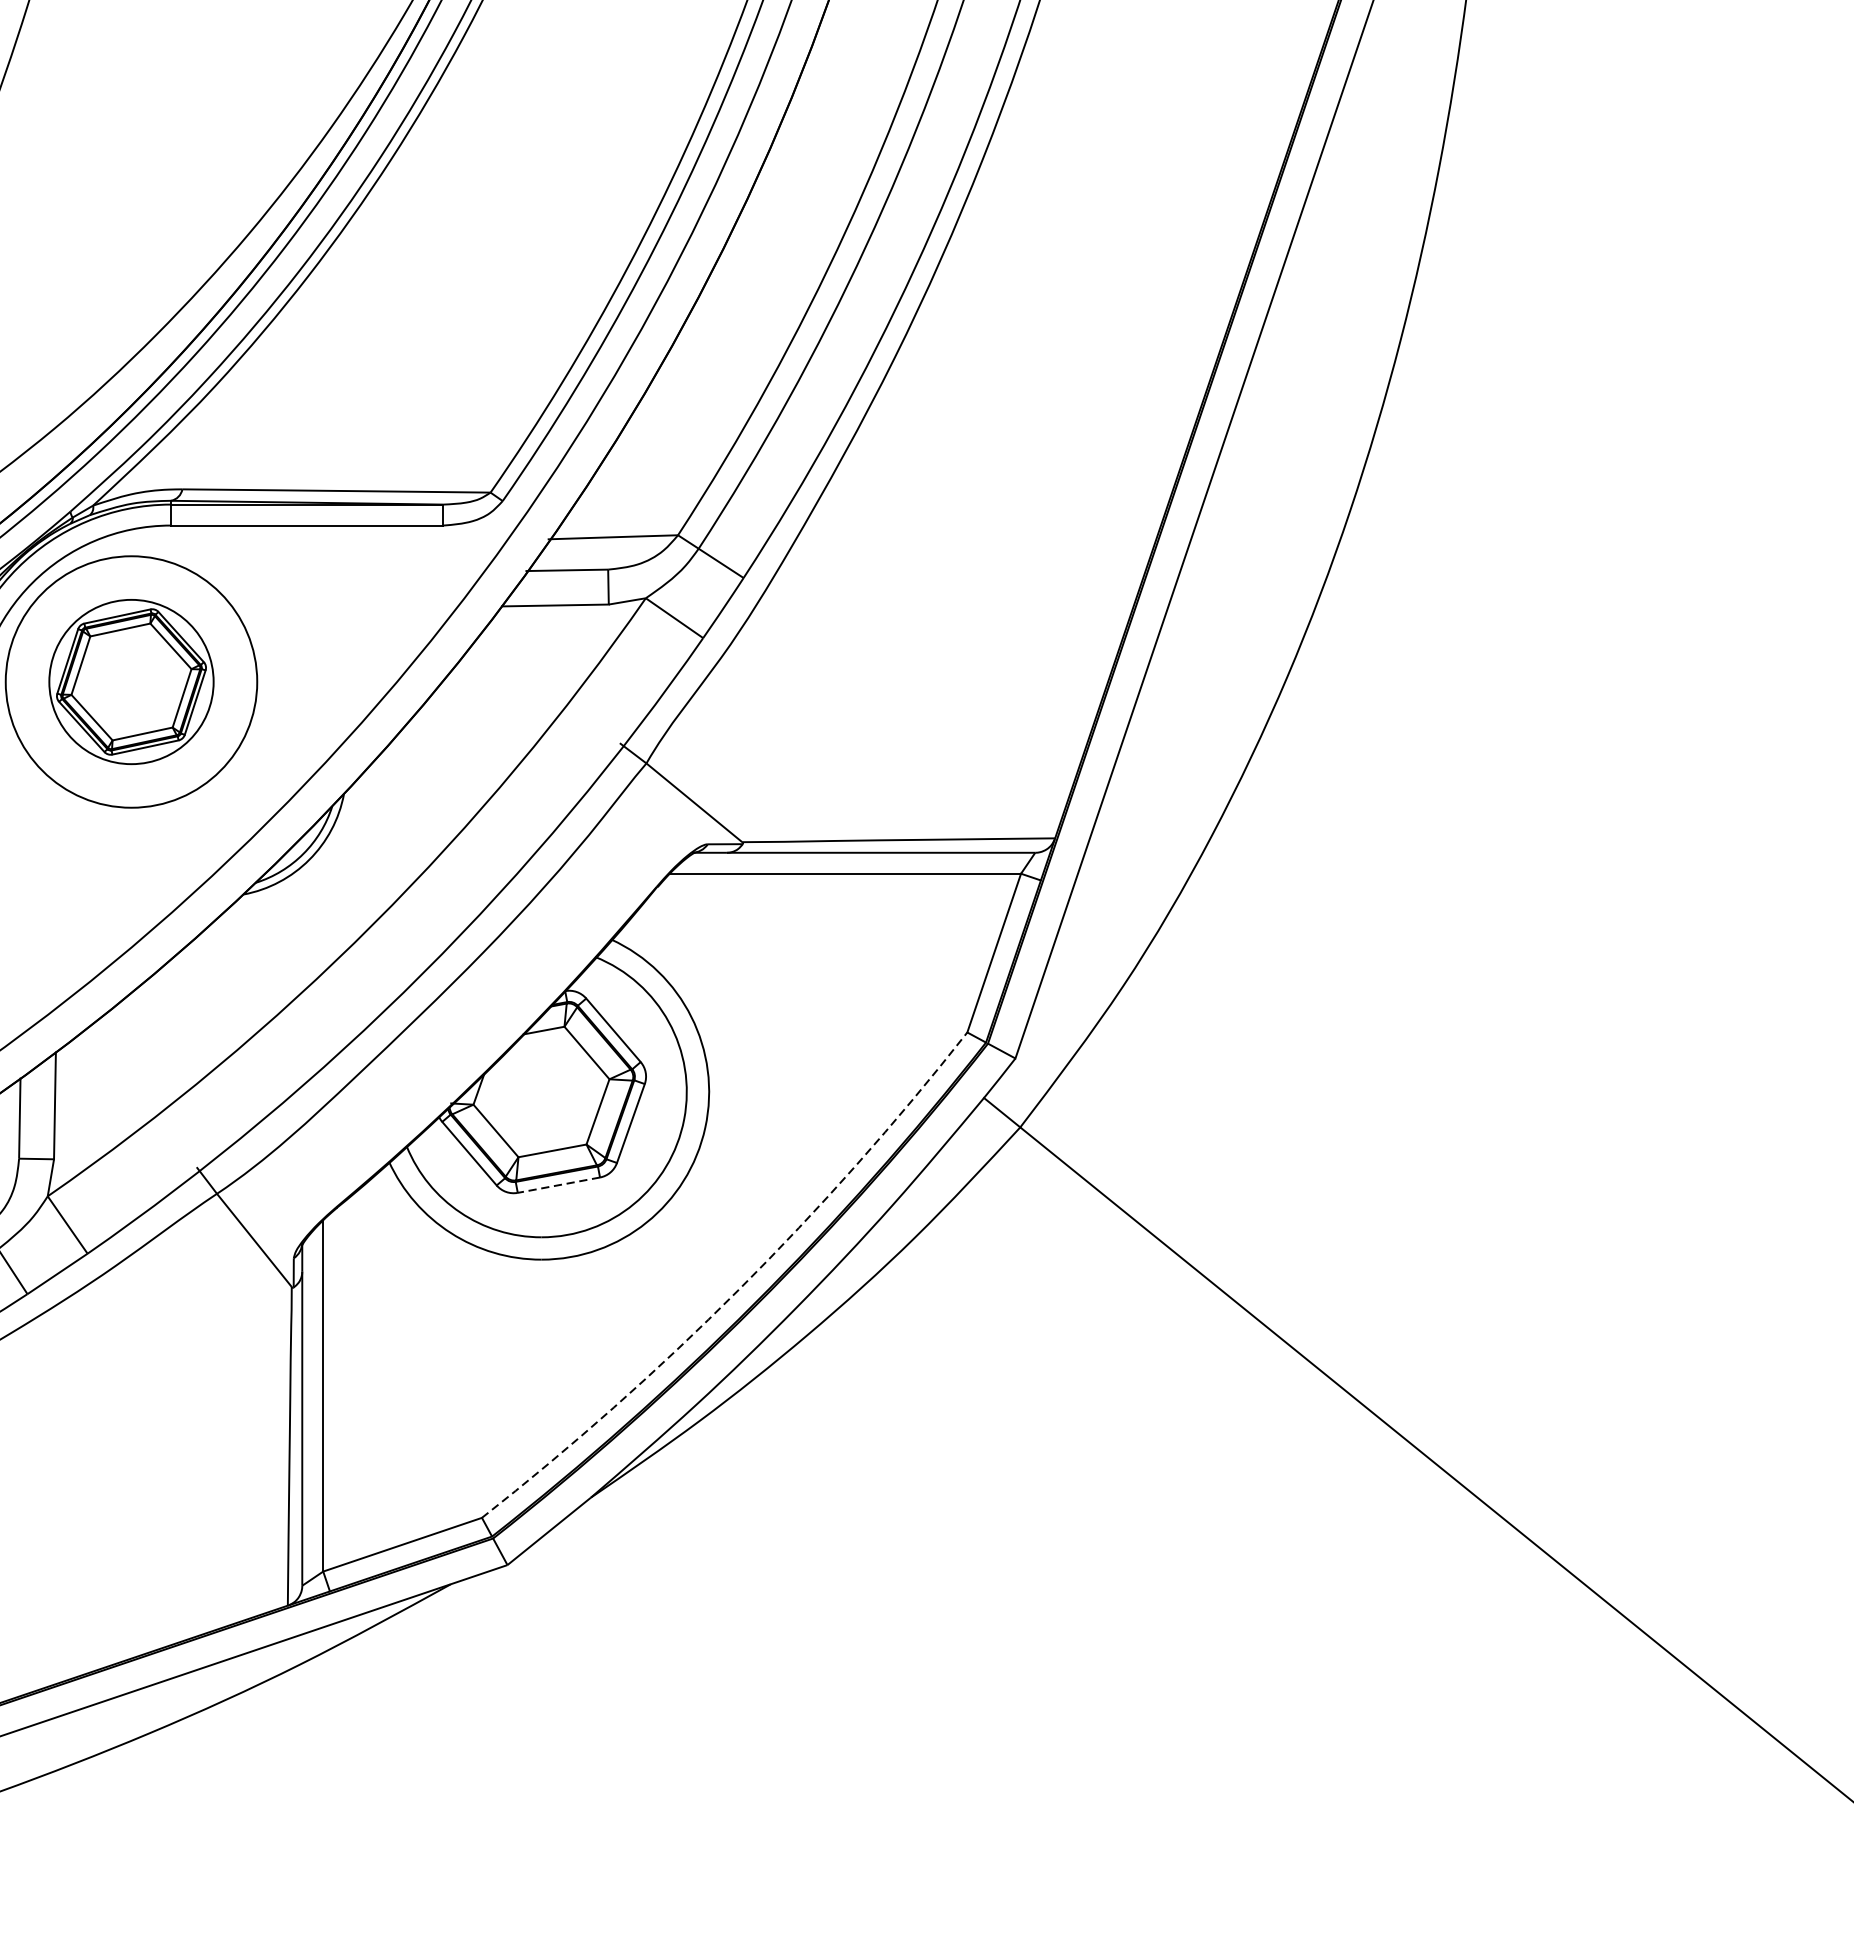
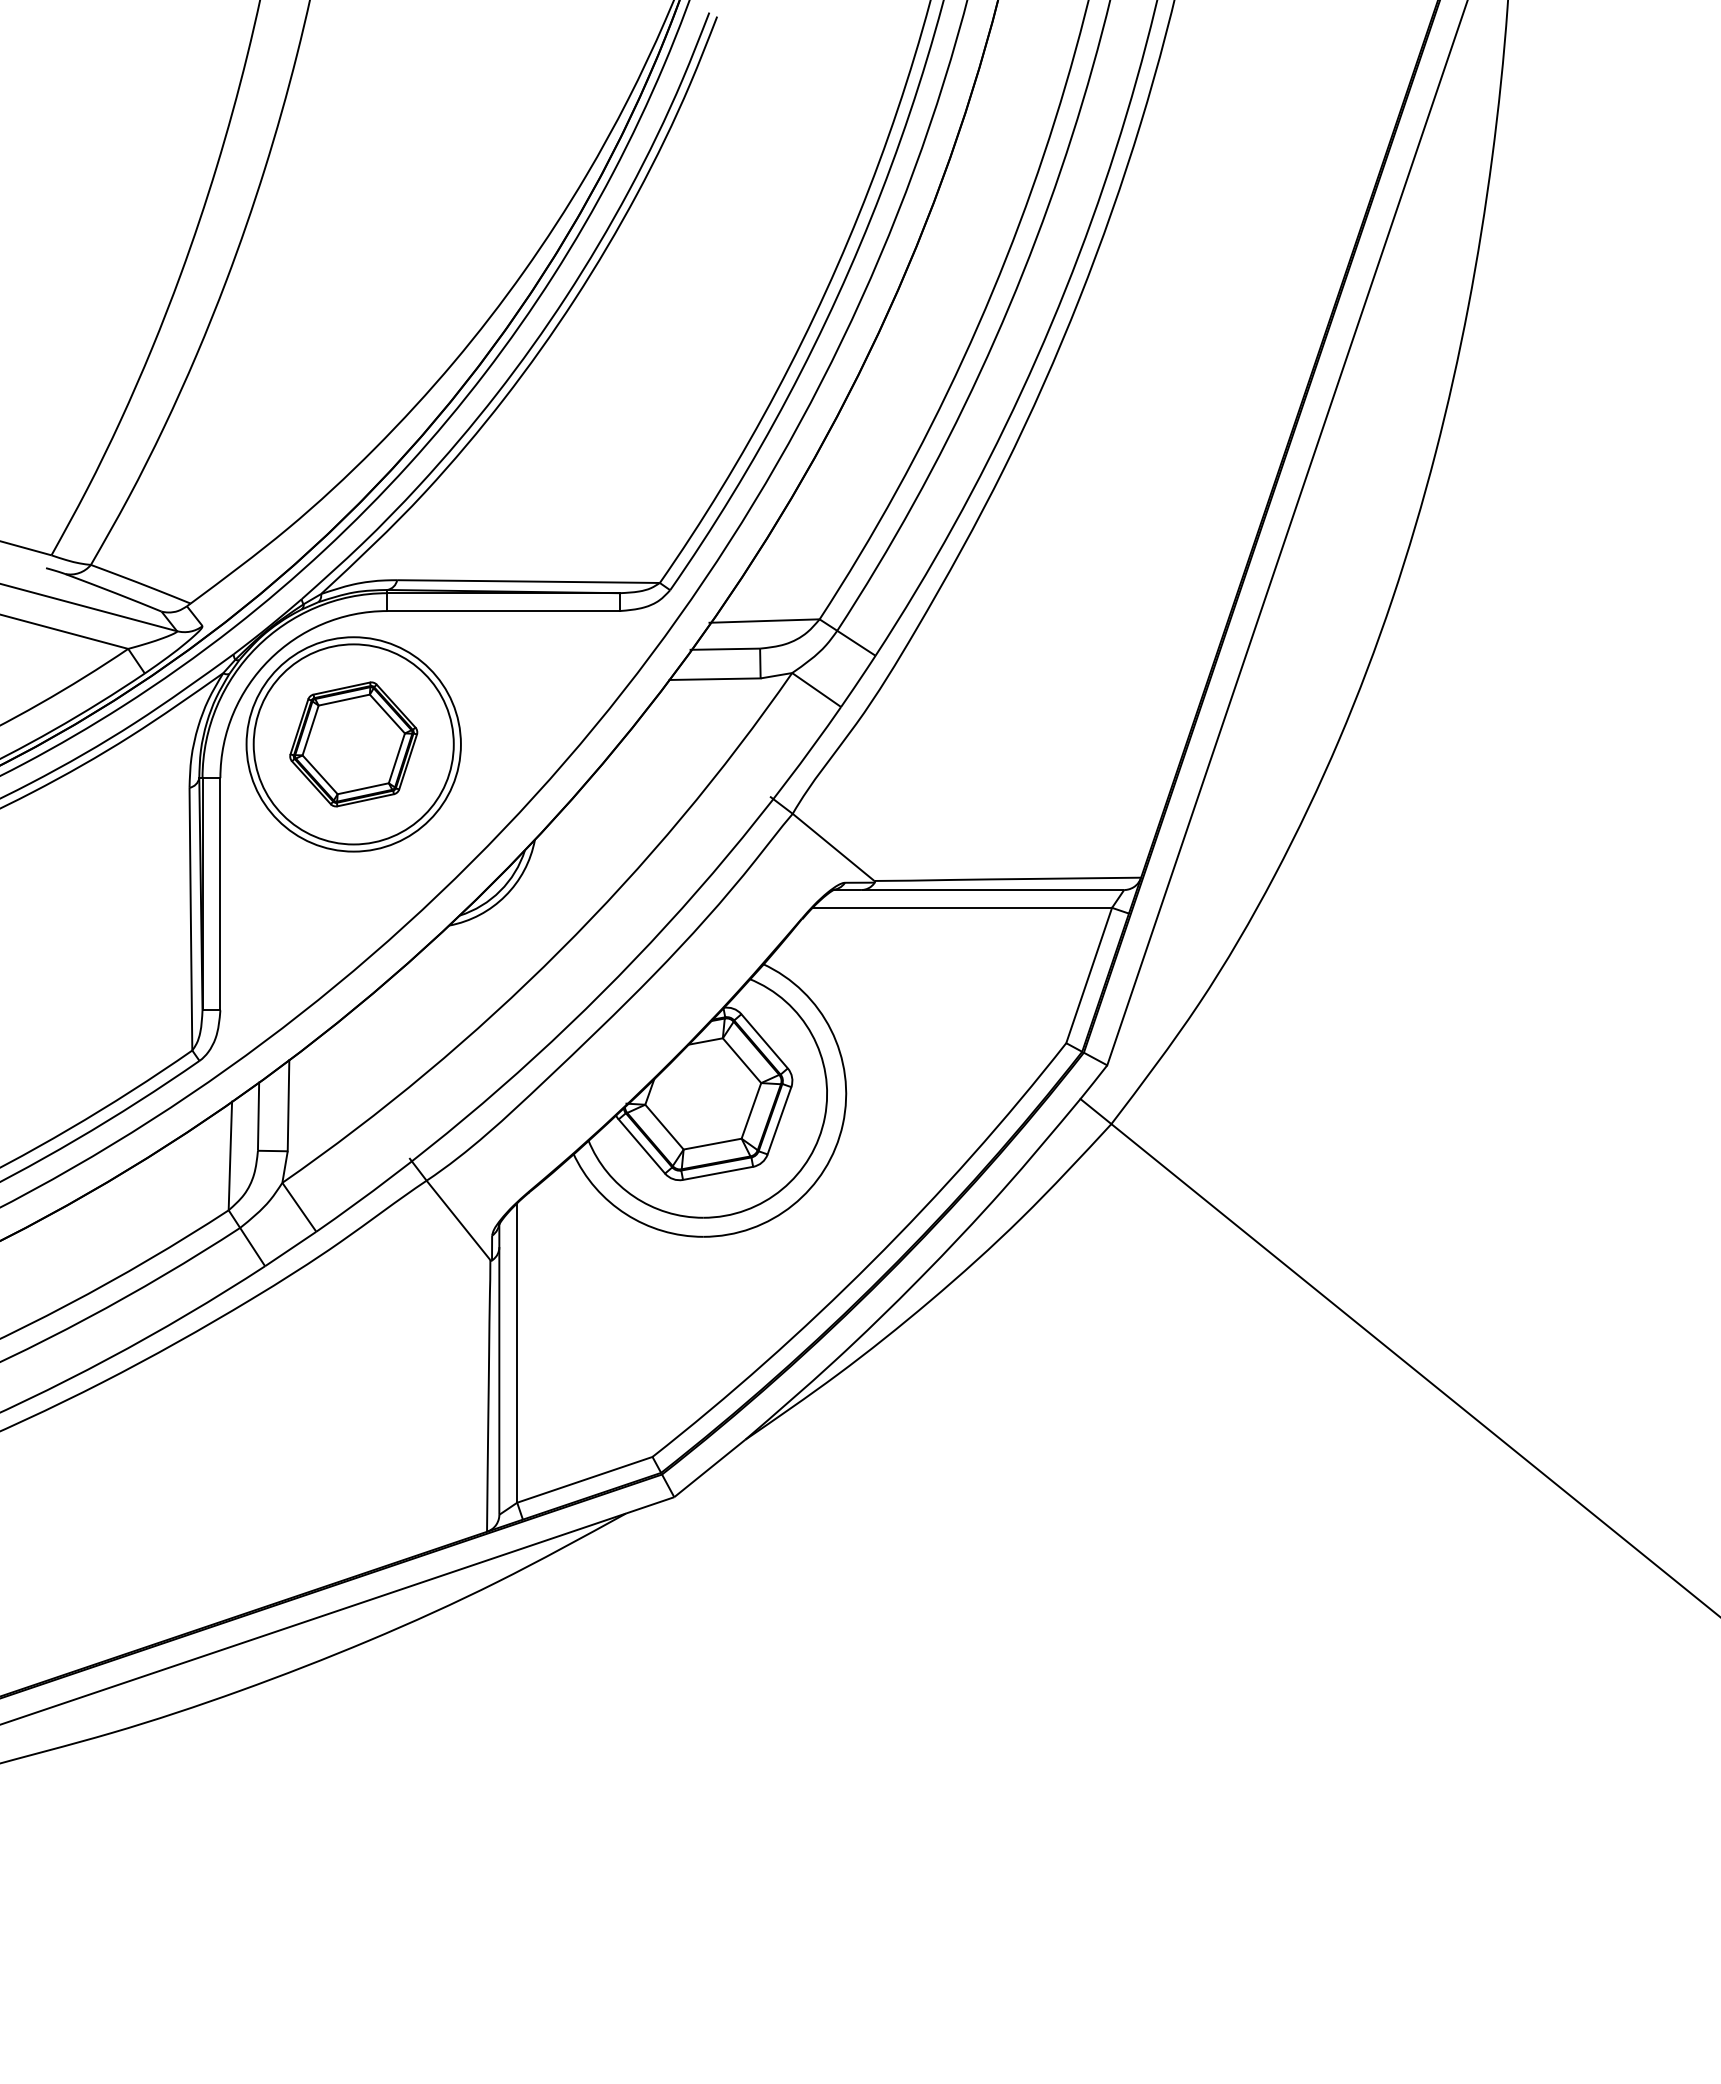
circle: (131, 682) -> (353, 744), size x1.43
line: (559, 1185) -> (718, 1173), dashed -> solid
arc: (738, 1289) -> (871, 1262), dashed -> solid

